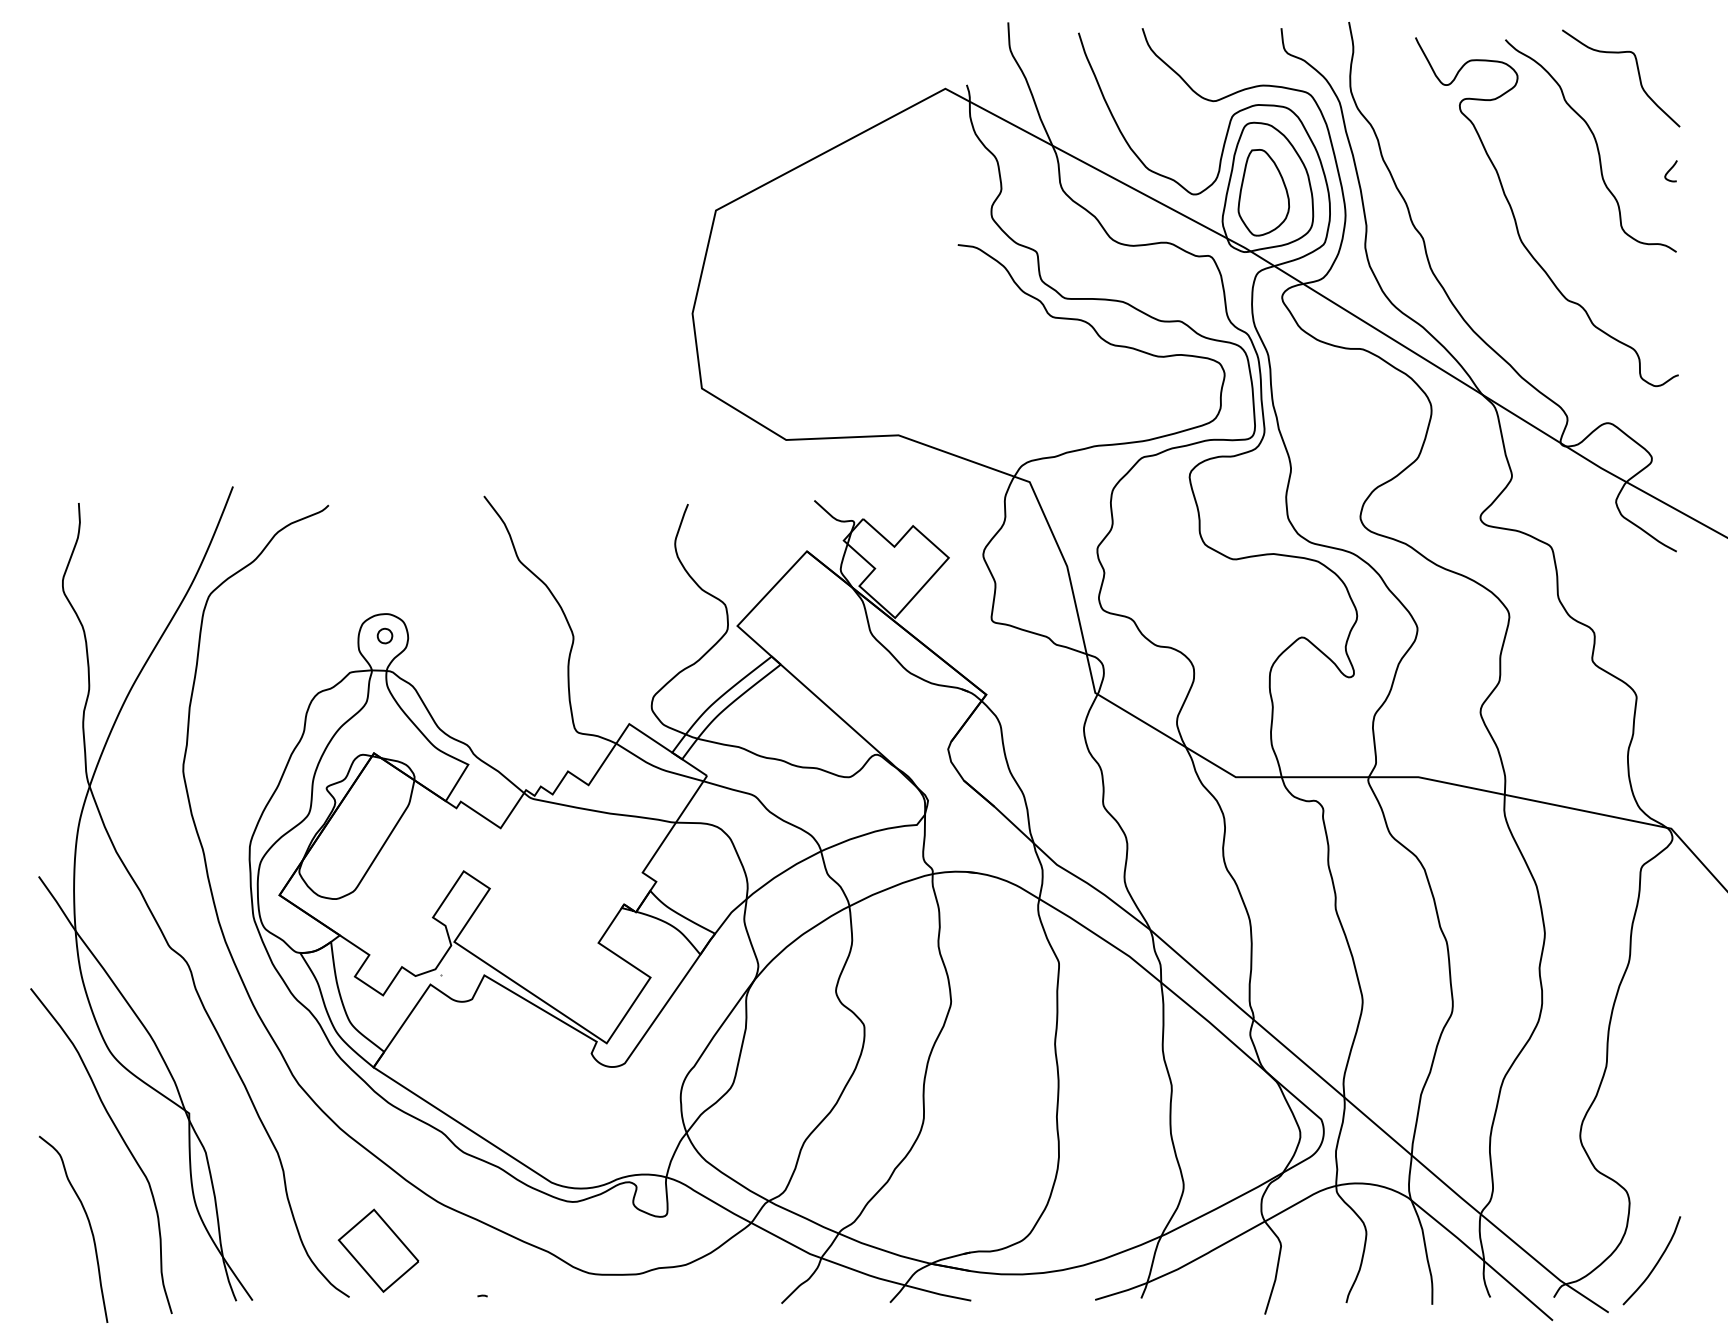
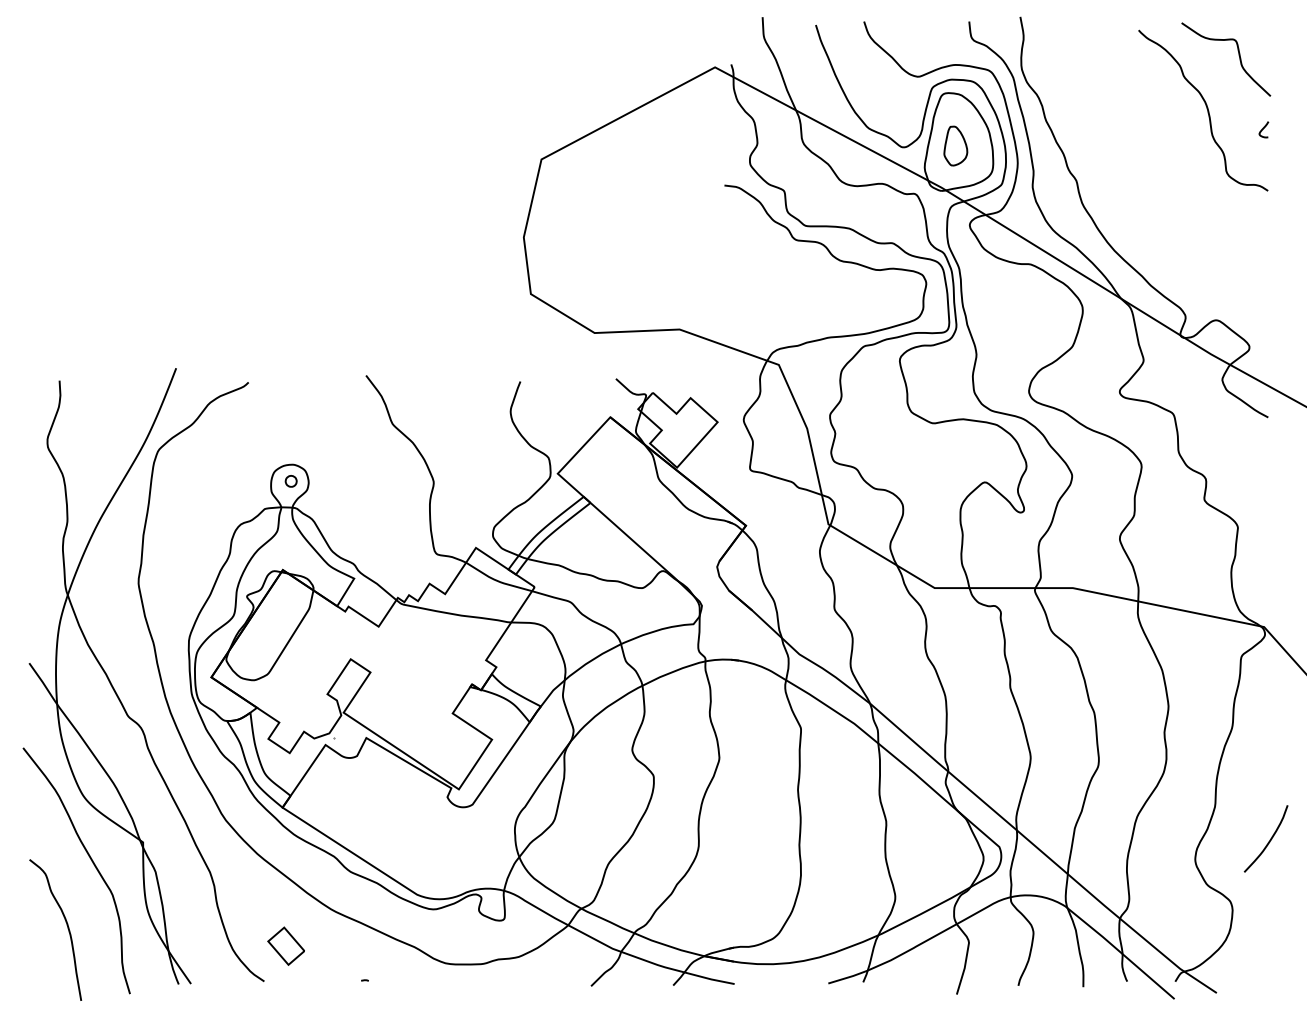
part: (1263, 192) -> (955, 145), size x0.6
curve: (1516, 220) -> (1147, 167), removed
part: (378, 1250) -> (286, 946), size x0.6
curve: (1656, 1262) -> (1269, 840), moved

